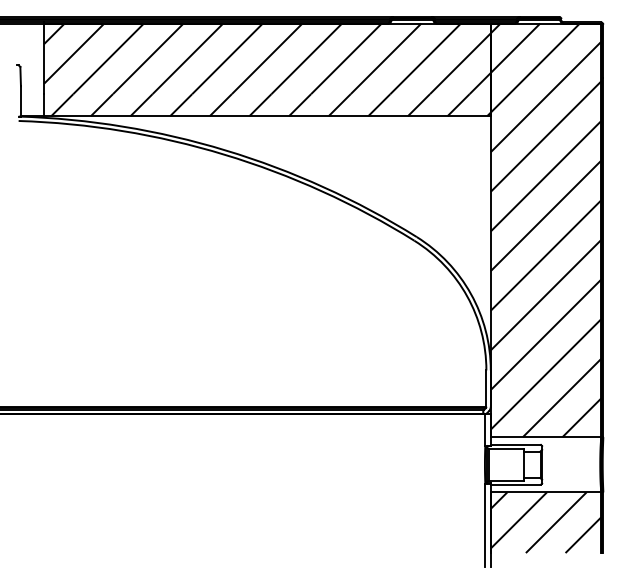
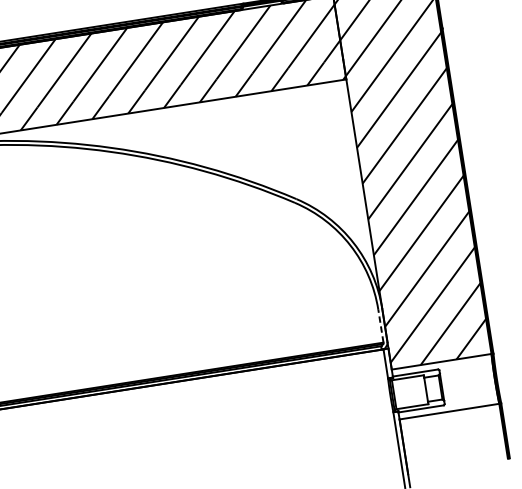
line: (486, 388) -> (380, 326), solid -> dashed
hatch: (545, 522) -> (453, 438), removed

